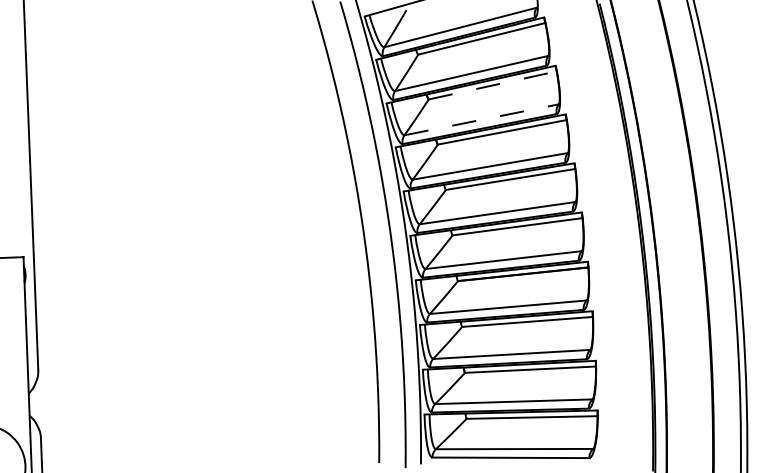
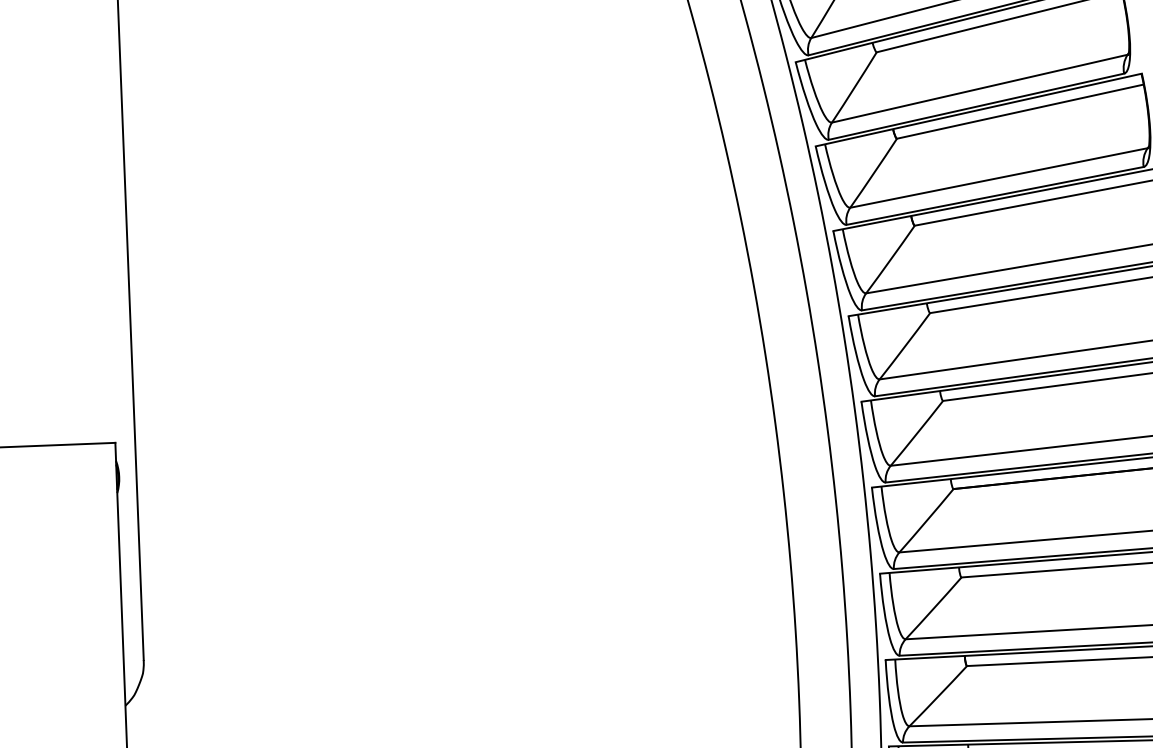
line: (493, 85) -> (1021, 111), dashed -> solid
line: (481, 119) -> (998, 177), dashed -> solid

